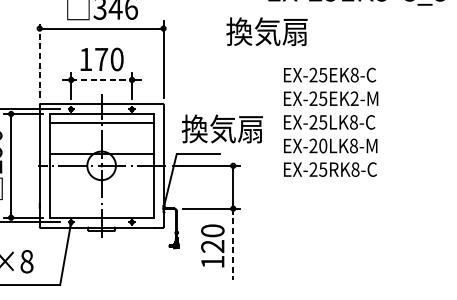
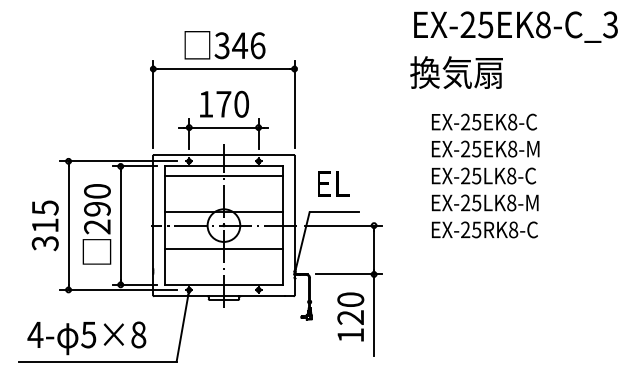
text: (266, 31) -> (456, 72), moved
line: (39, 58) -> (153, 103), dashed -> solid
line: (101, 79) -> (223, 127), dashed -> solid
text: (354, 98) -> (512, 148), EX-25EK2-M -> EX-25EK8-M
text: (222, 128) -> (361, 183), 換気扇 -> EL
text: (323, 145) -> (476, 202), EX-20LK8-M -> EX-25LK8-M
line: (101, 185) -> (223, 248), added
line: (233, 244) -> (374, 315), dashed -> solid

